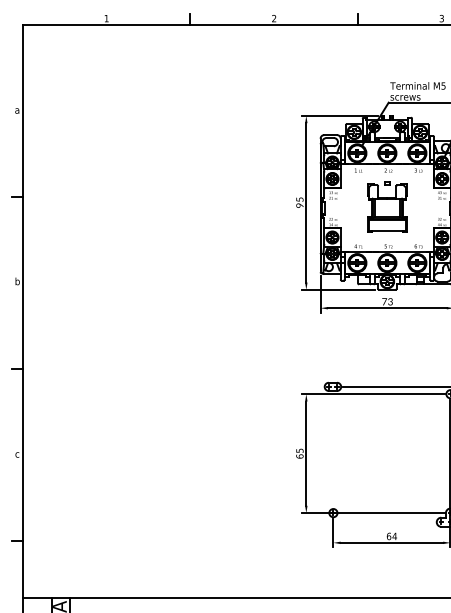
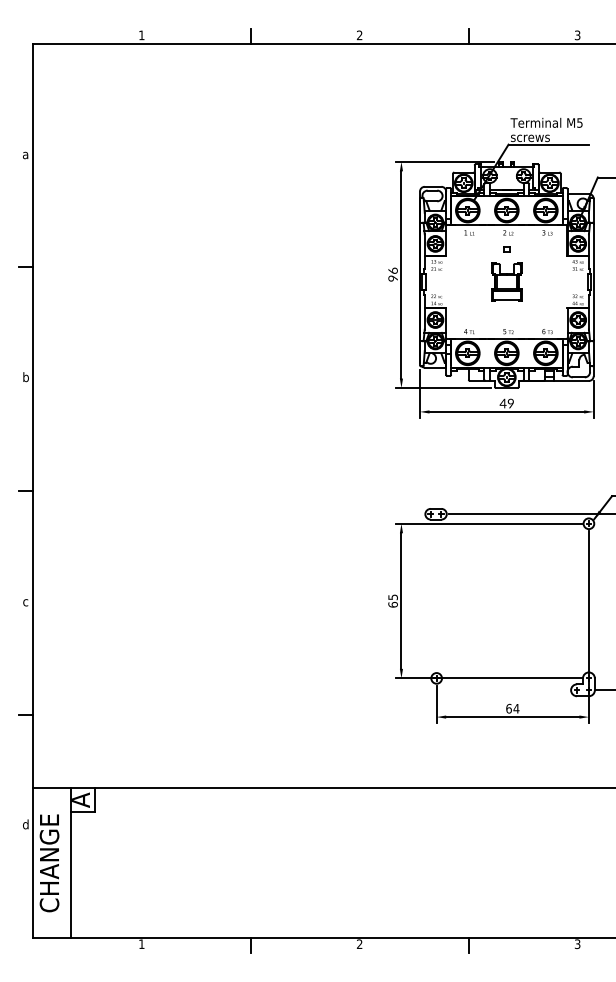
text: (299, 199) -> (392, 270), 95 -> 96
part: (387, 207) -> (506, 281), size x0.6
text: (387, 301) -> (506, 403), 73 -> 49

